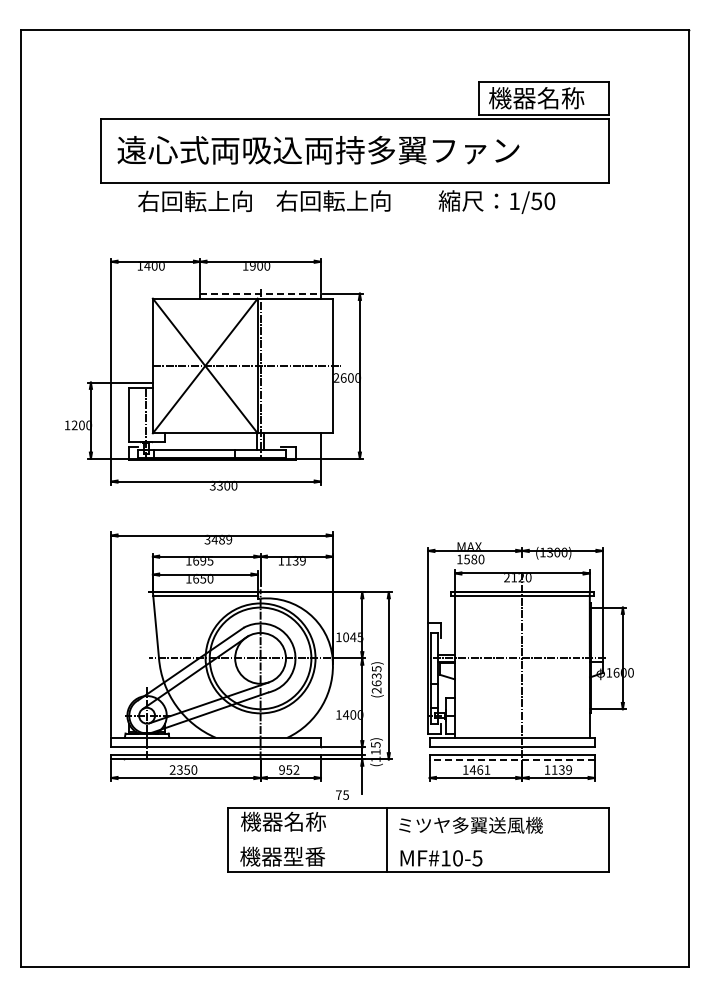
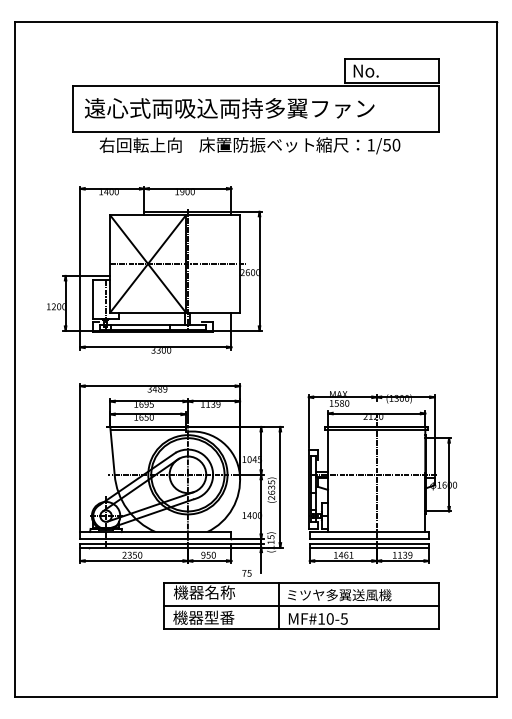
text: (536, 98) -> (386, 71), 機器名称 -> No.
text: (355, 200) -> (256, 144), 右回転上向 -> 床置防振ベット
line: (261, 293) -> (188, 211), dashed -> solid
line: (512, 759) -> (369, 547), dashed -> solid
text: (296, 769) -> (213, 554), 952 -> 950
line: (418, 840) -> (301, 606), added

